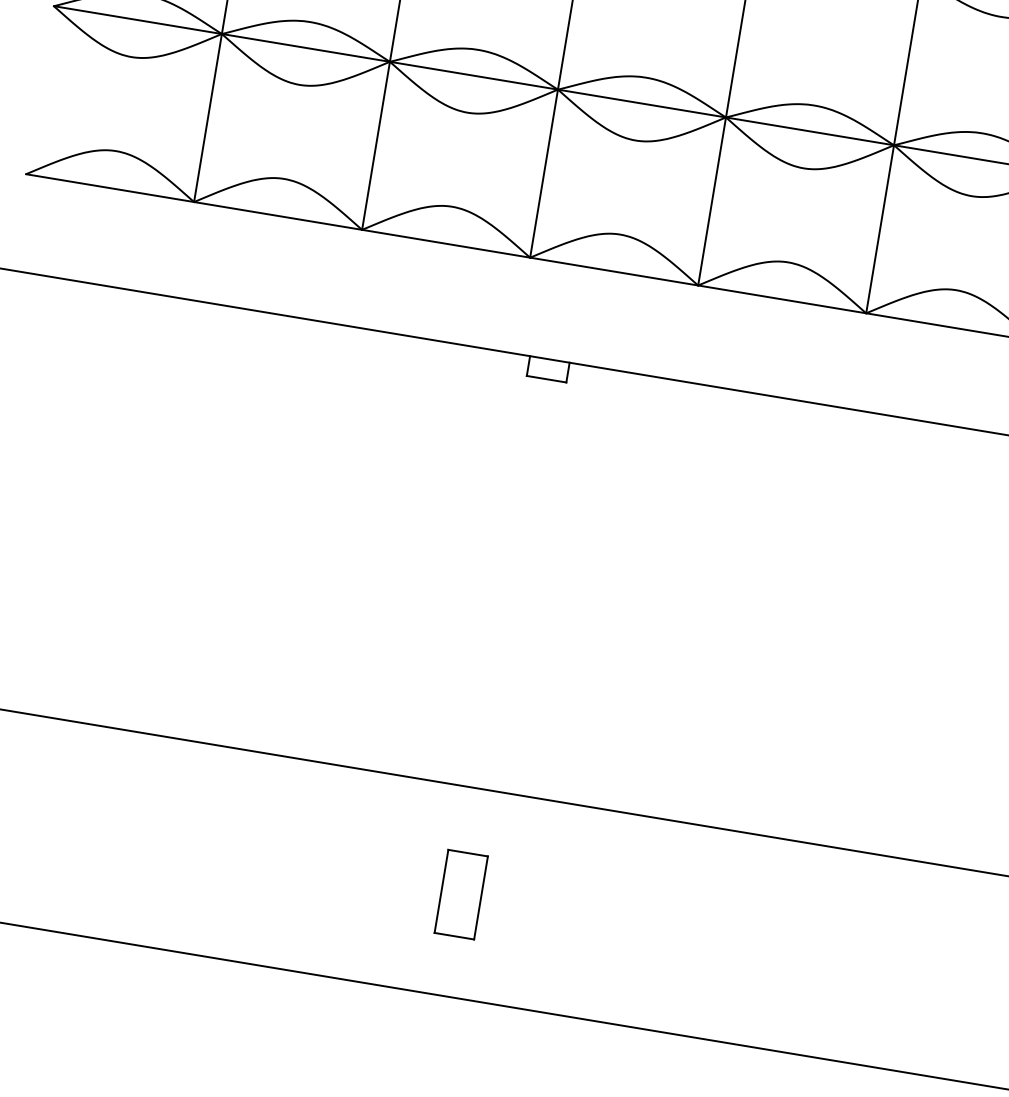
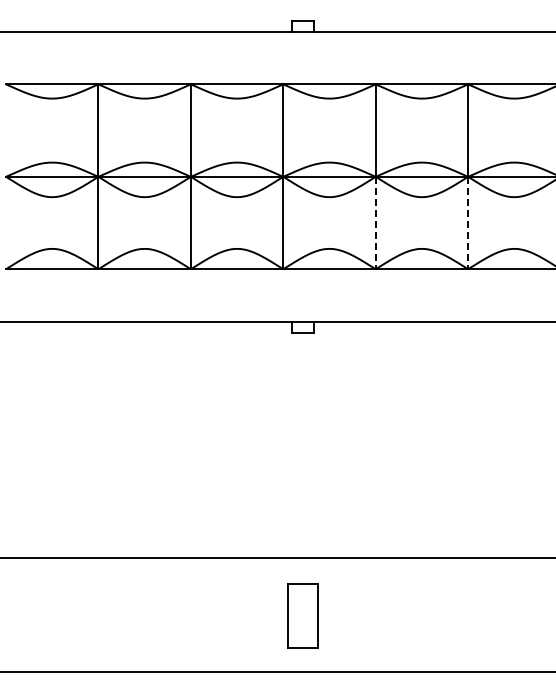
line: (711, 202) -> (375, 223), solid -> dashed
line: (880, 230) -> (468, 223), solid -> dashed
part: (460, 894) -> (302, 616), size x1.4

